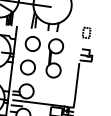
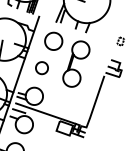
part: (86, 32) -> (120, 41), size x0.6
part: (27, 67) -> (41, 67), size x0.7

